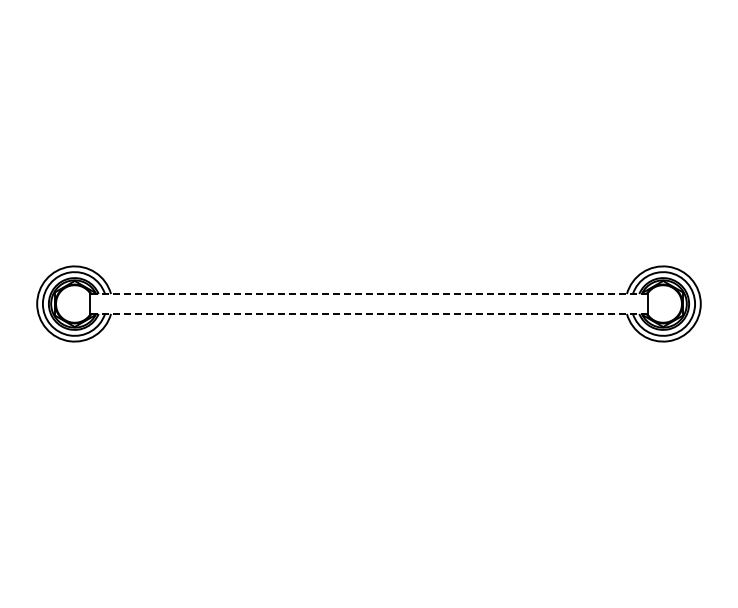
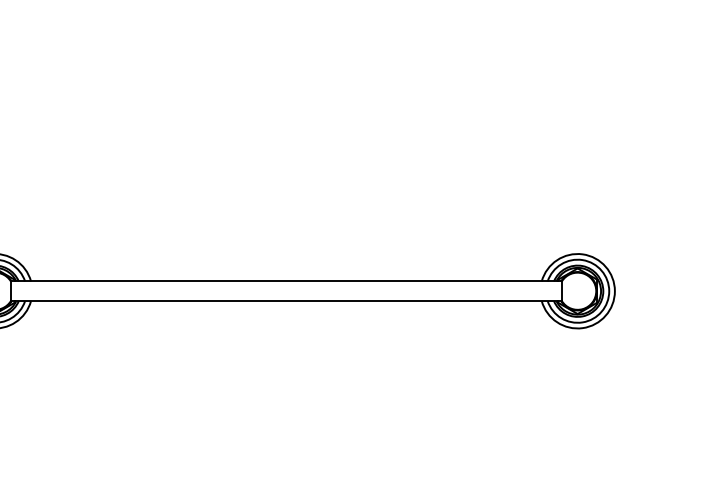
line: (369, 294) -> (286, 281), dashed -> solid
line: (369, 313) -> (286, 300), dashed -> solid

